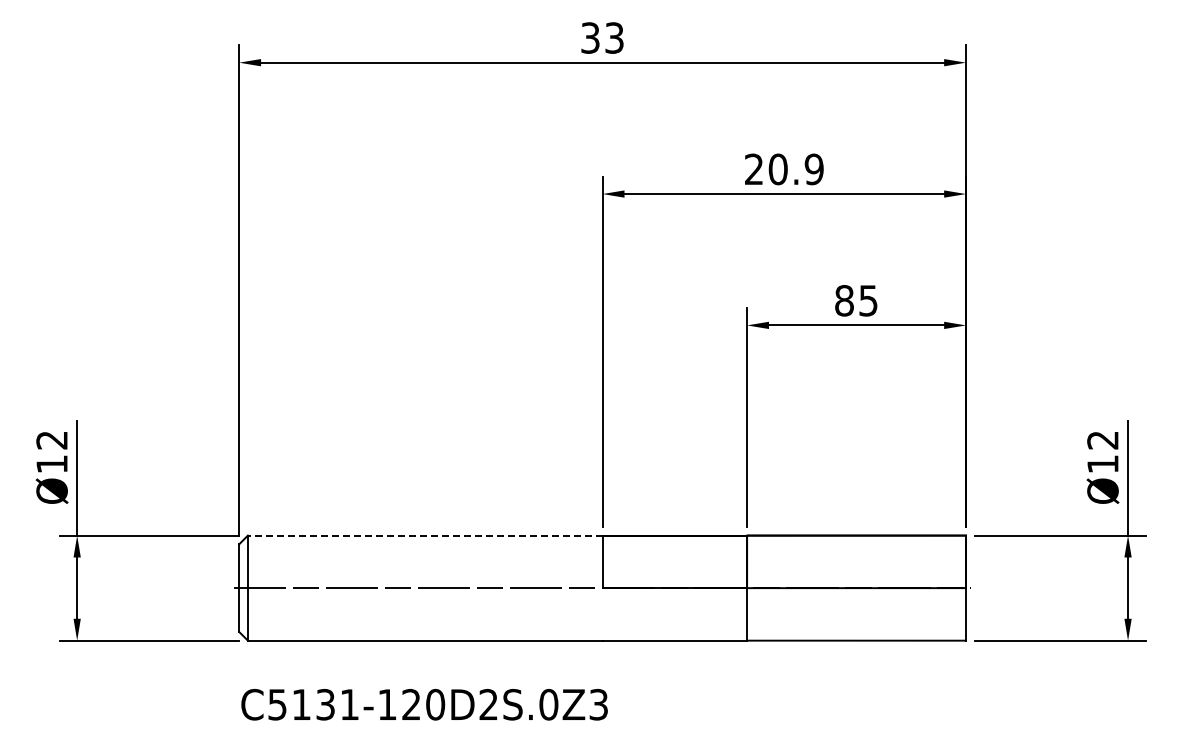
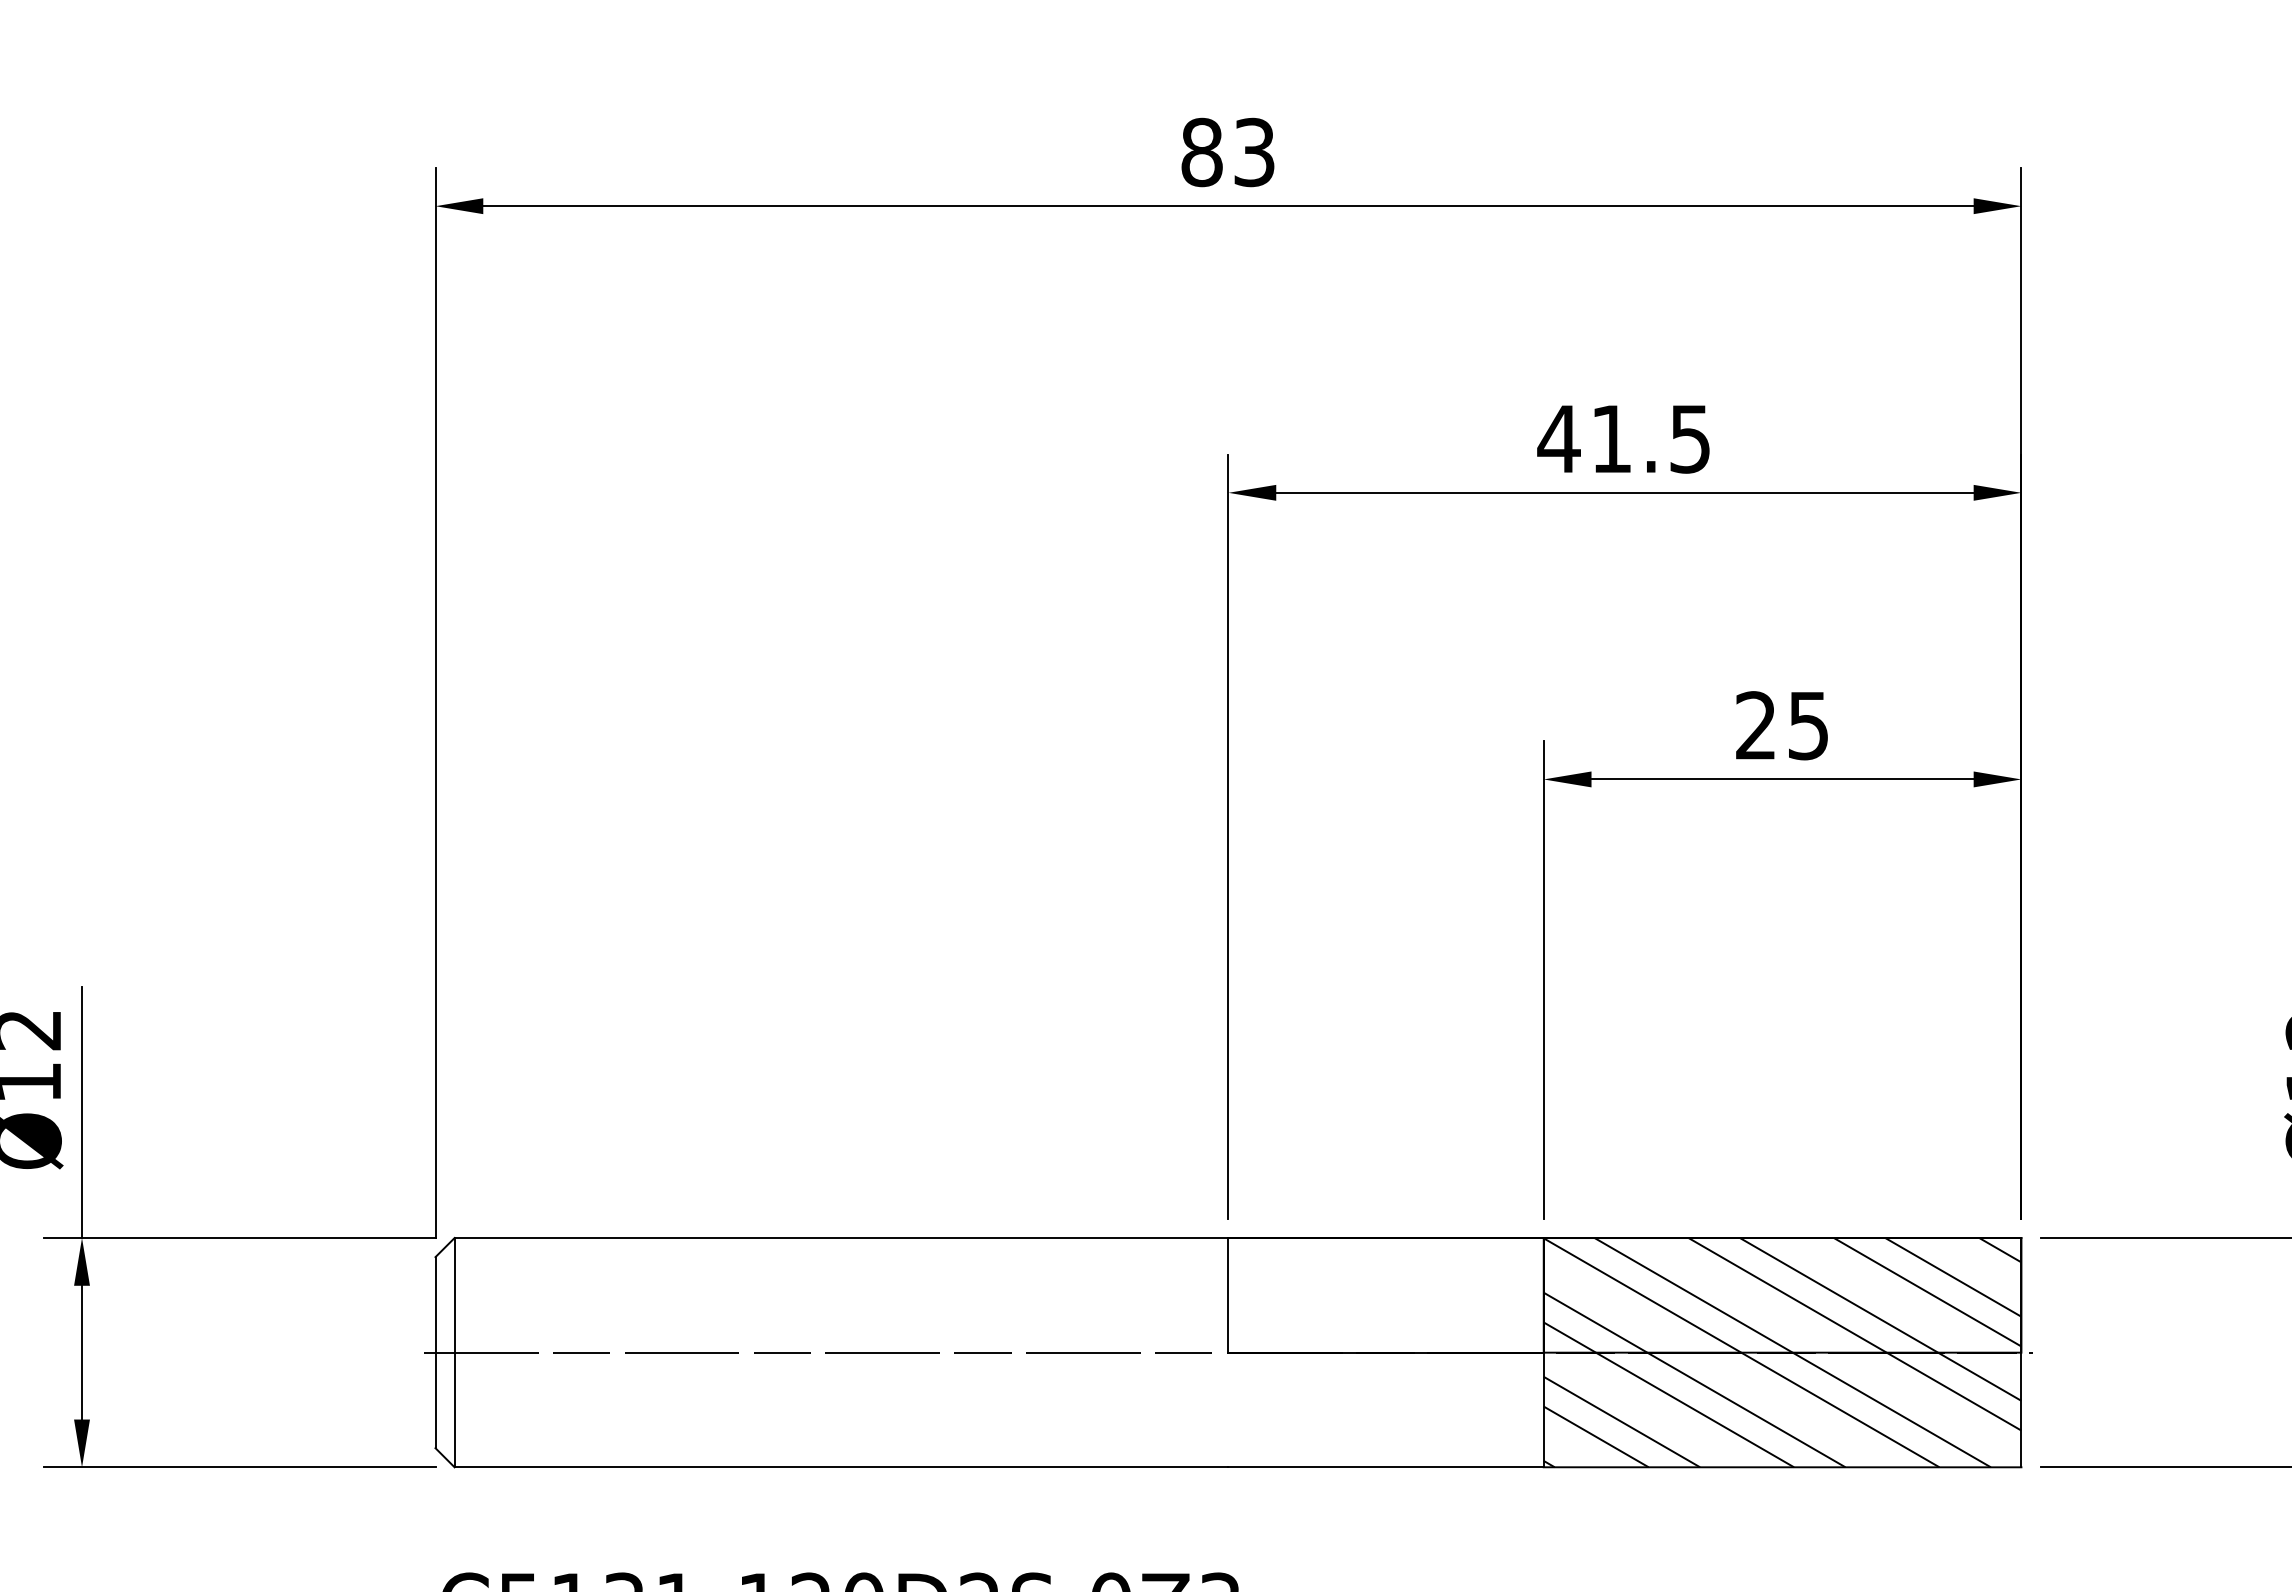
text: (590, 37) -> (1202, 151), 33 -> 83
text: (783, 169) -> (1623, 439), 20.9 -> 41.5
text: (844, 300) -> (1756, 725), 85 -> 25
line: (424, 535) -> (839, 1237), dashed -> solid
hatch: (856, 587) -> (1782, 1351), added

